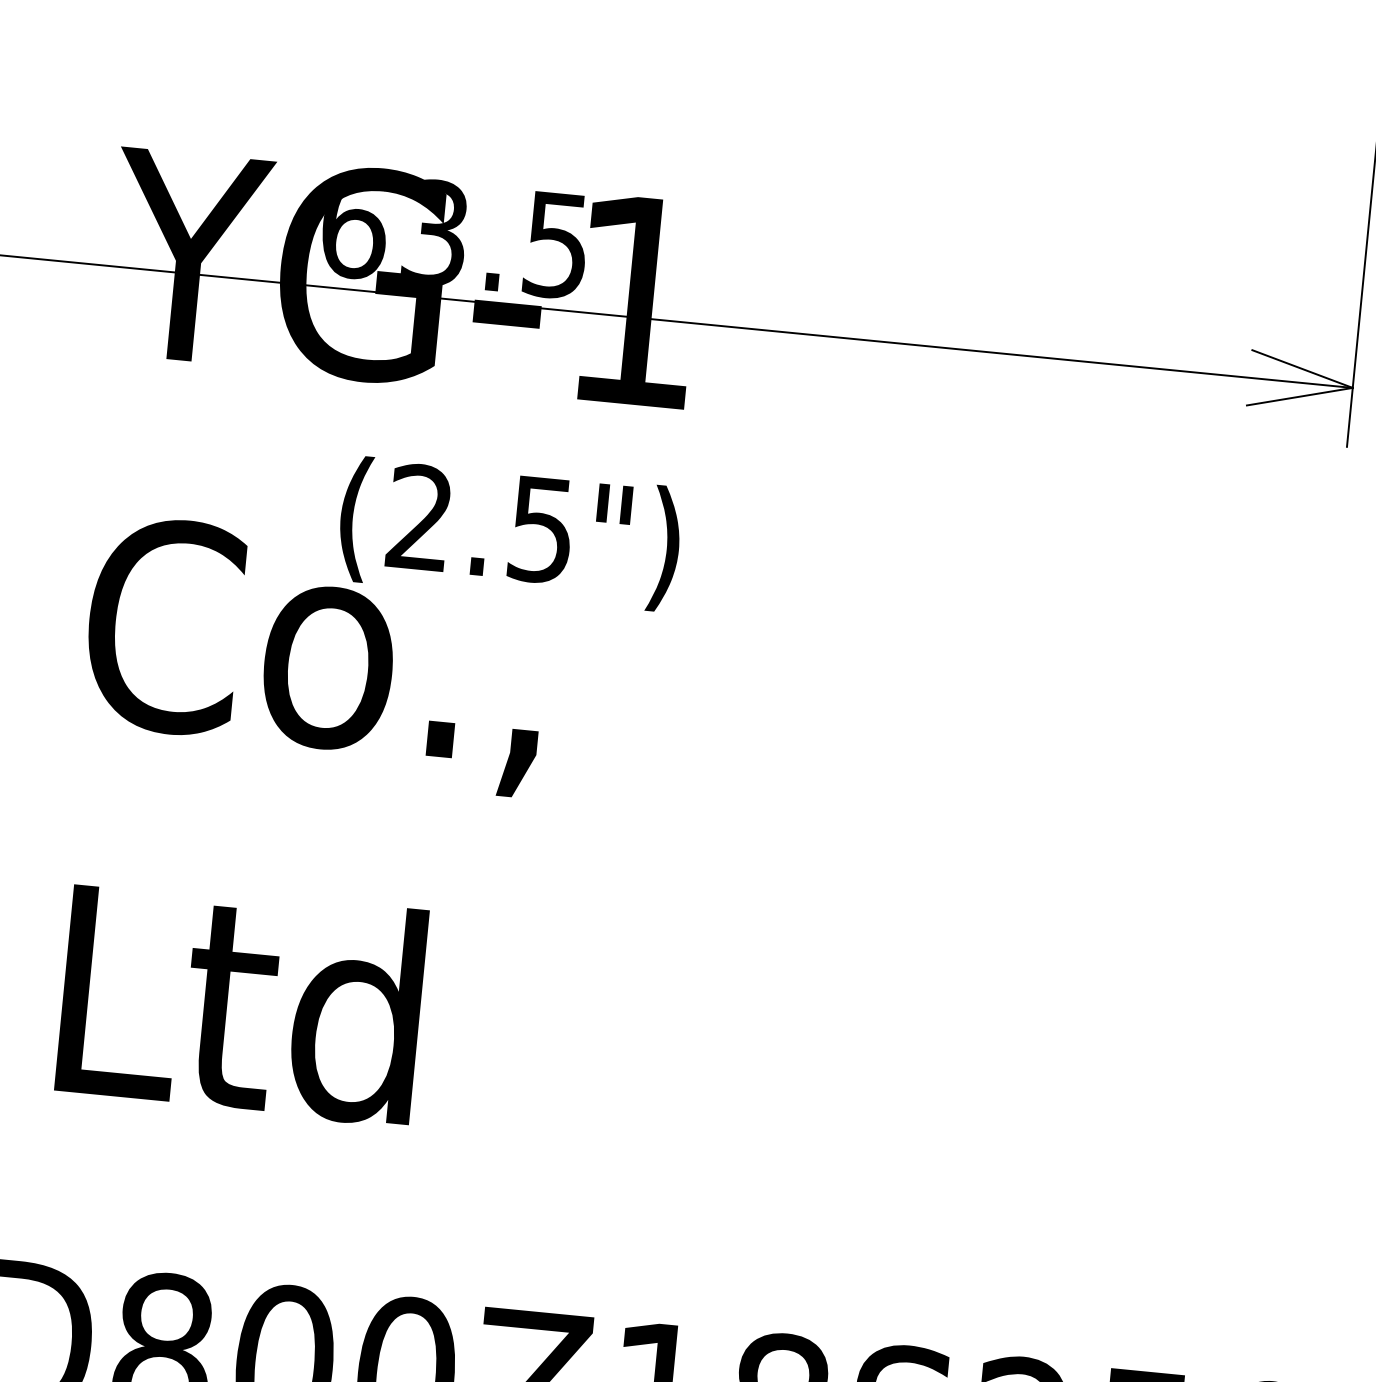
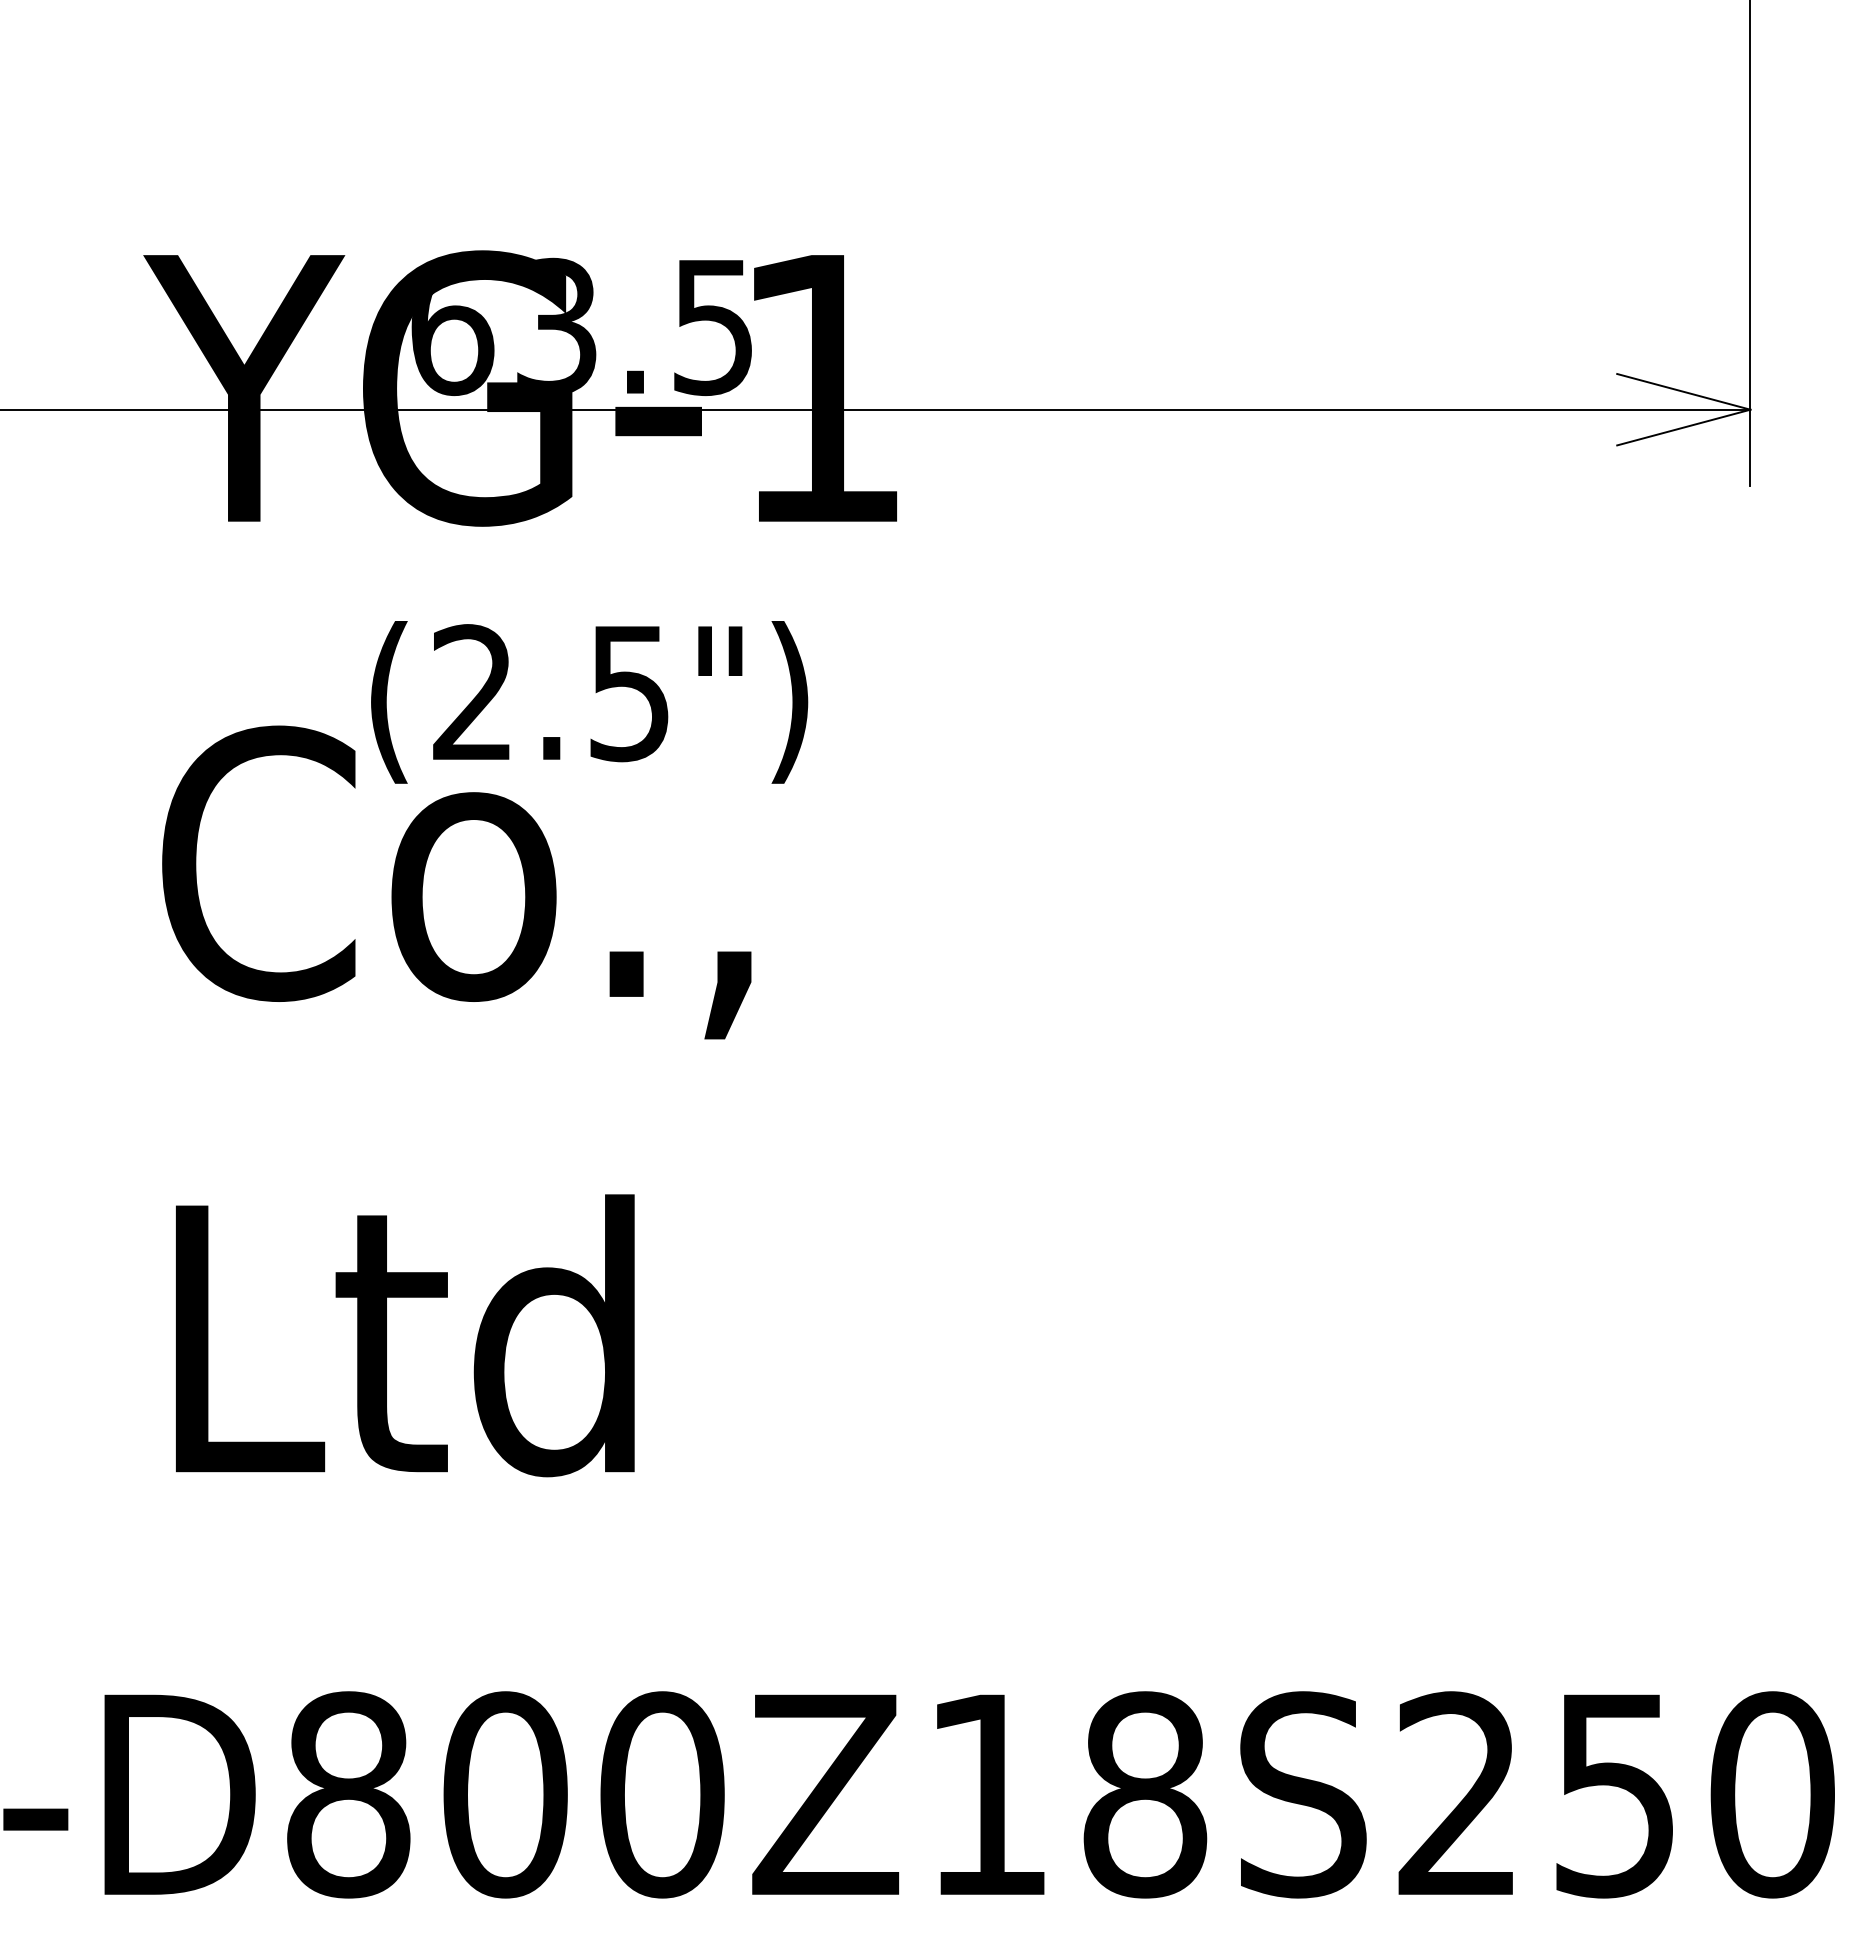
text: (509, 533) -> (589, 702), moved

